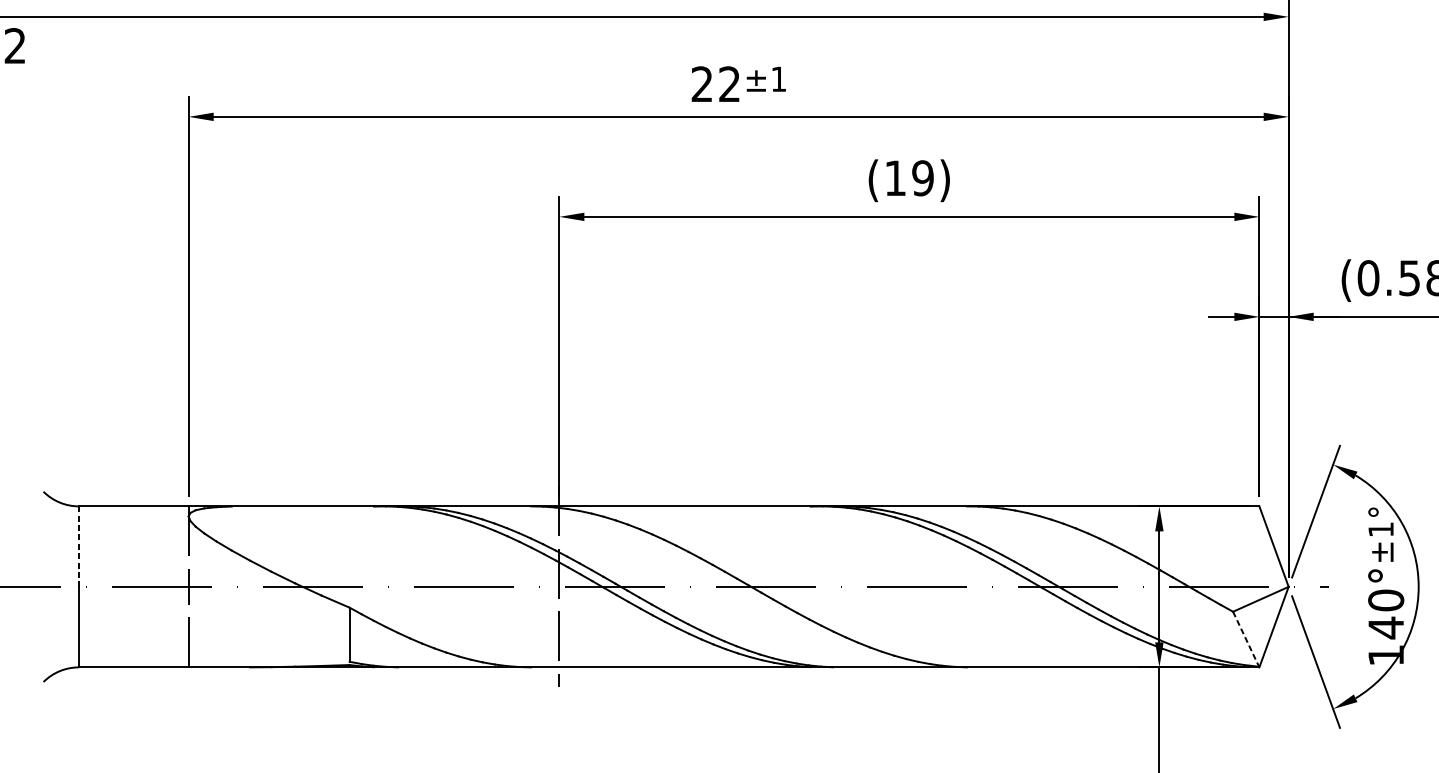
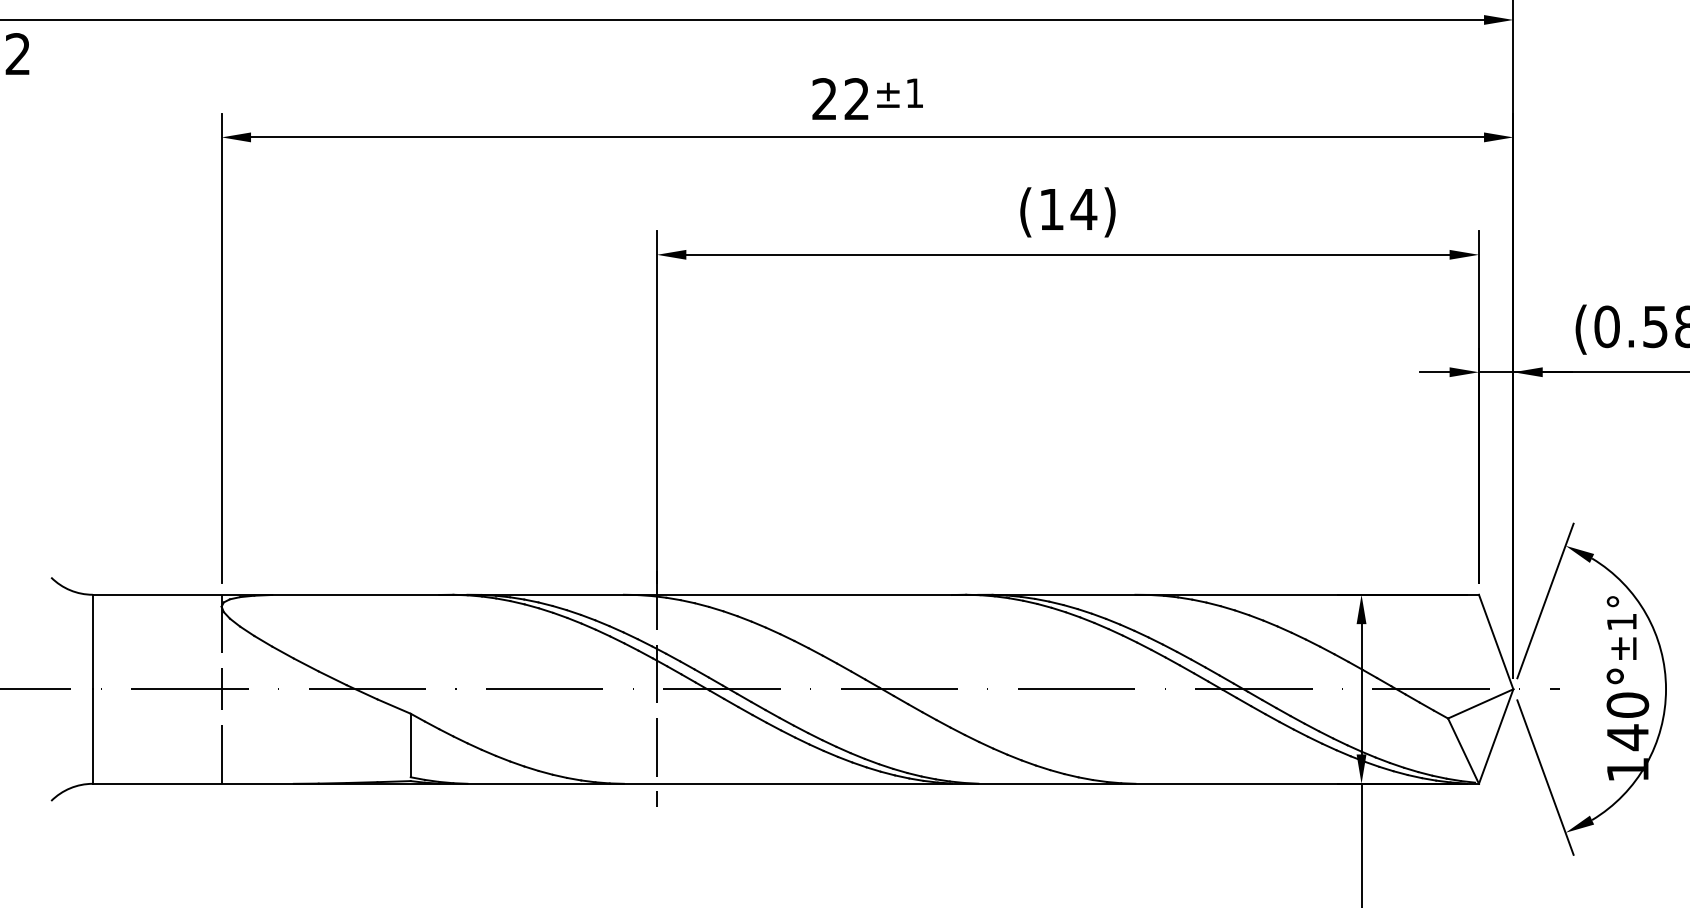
text: (922, 178) -> (1083, 209), (19) -> (14)
line: (78, 547) -> (92, 642), dashed -> solid
line: (1246, 639) -> (1463, 751), dashed -> solid

